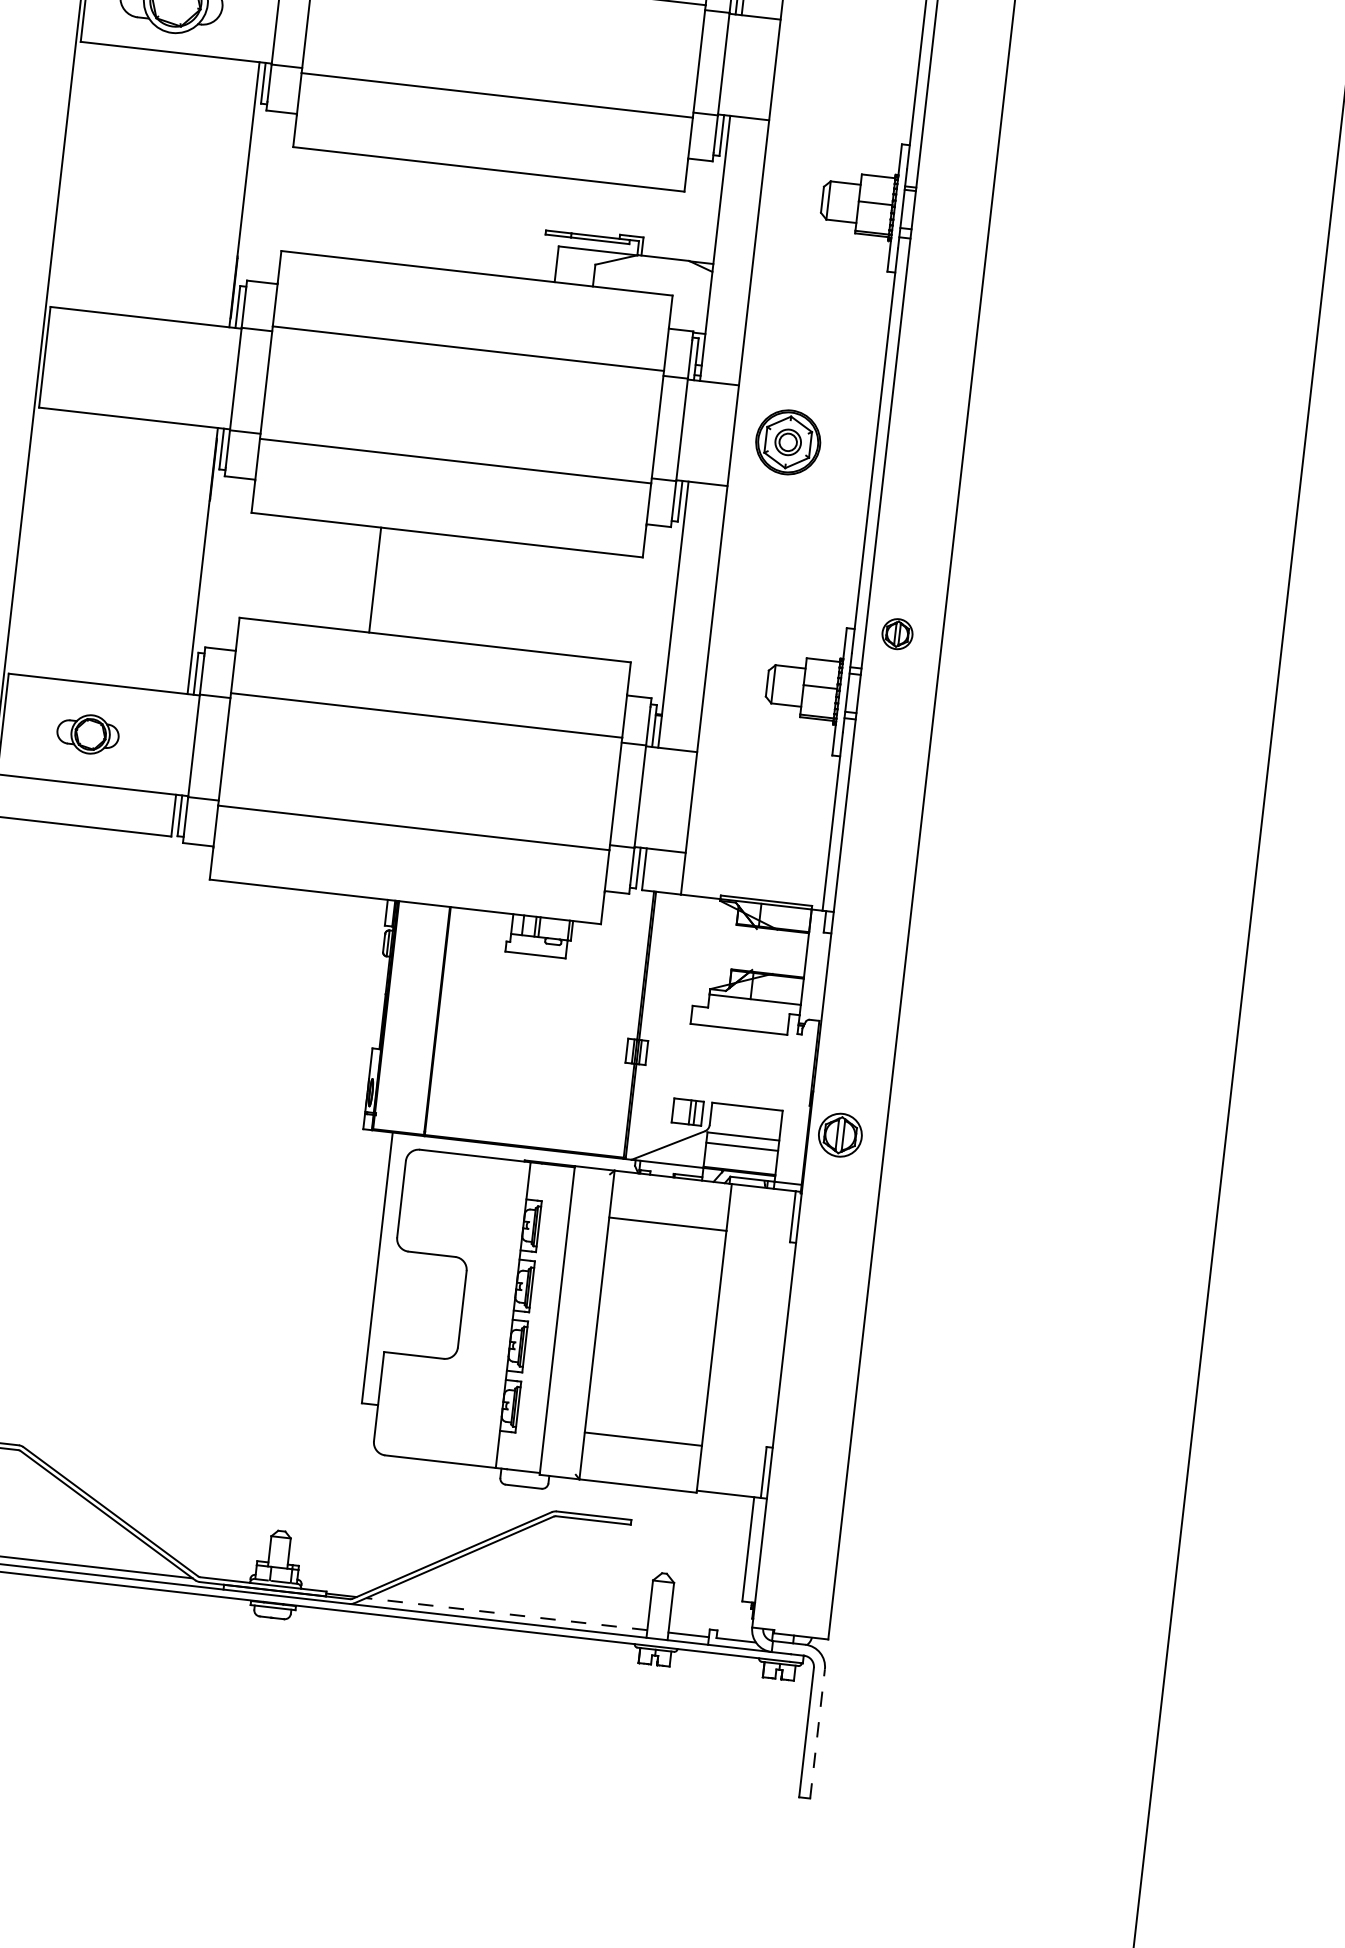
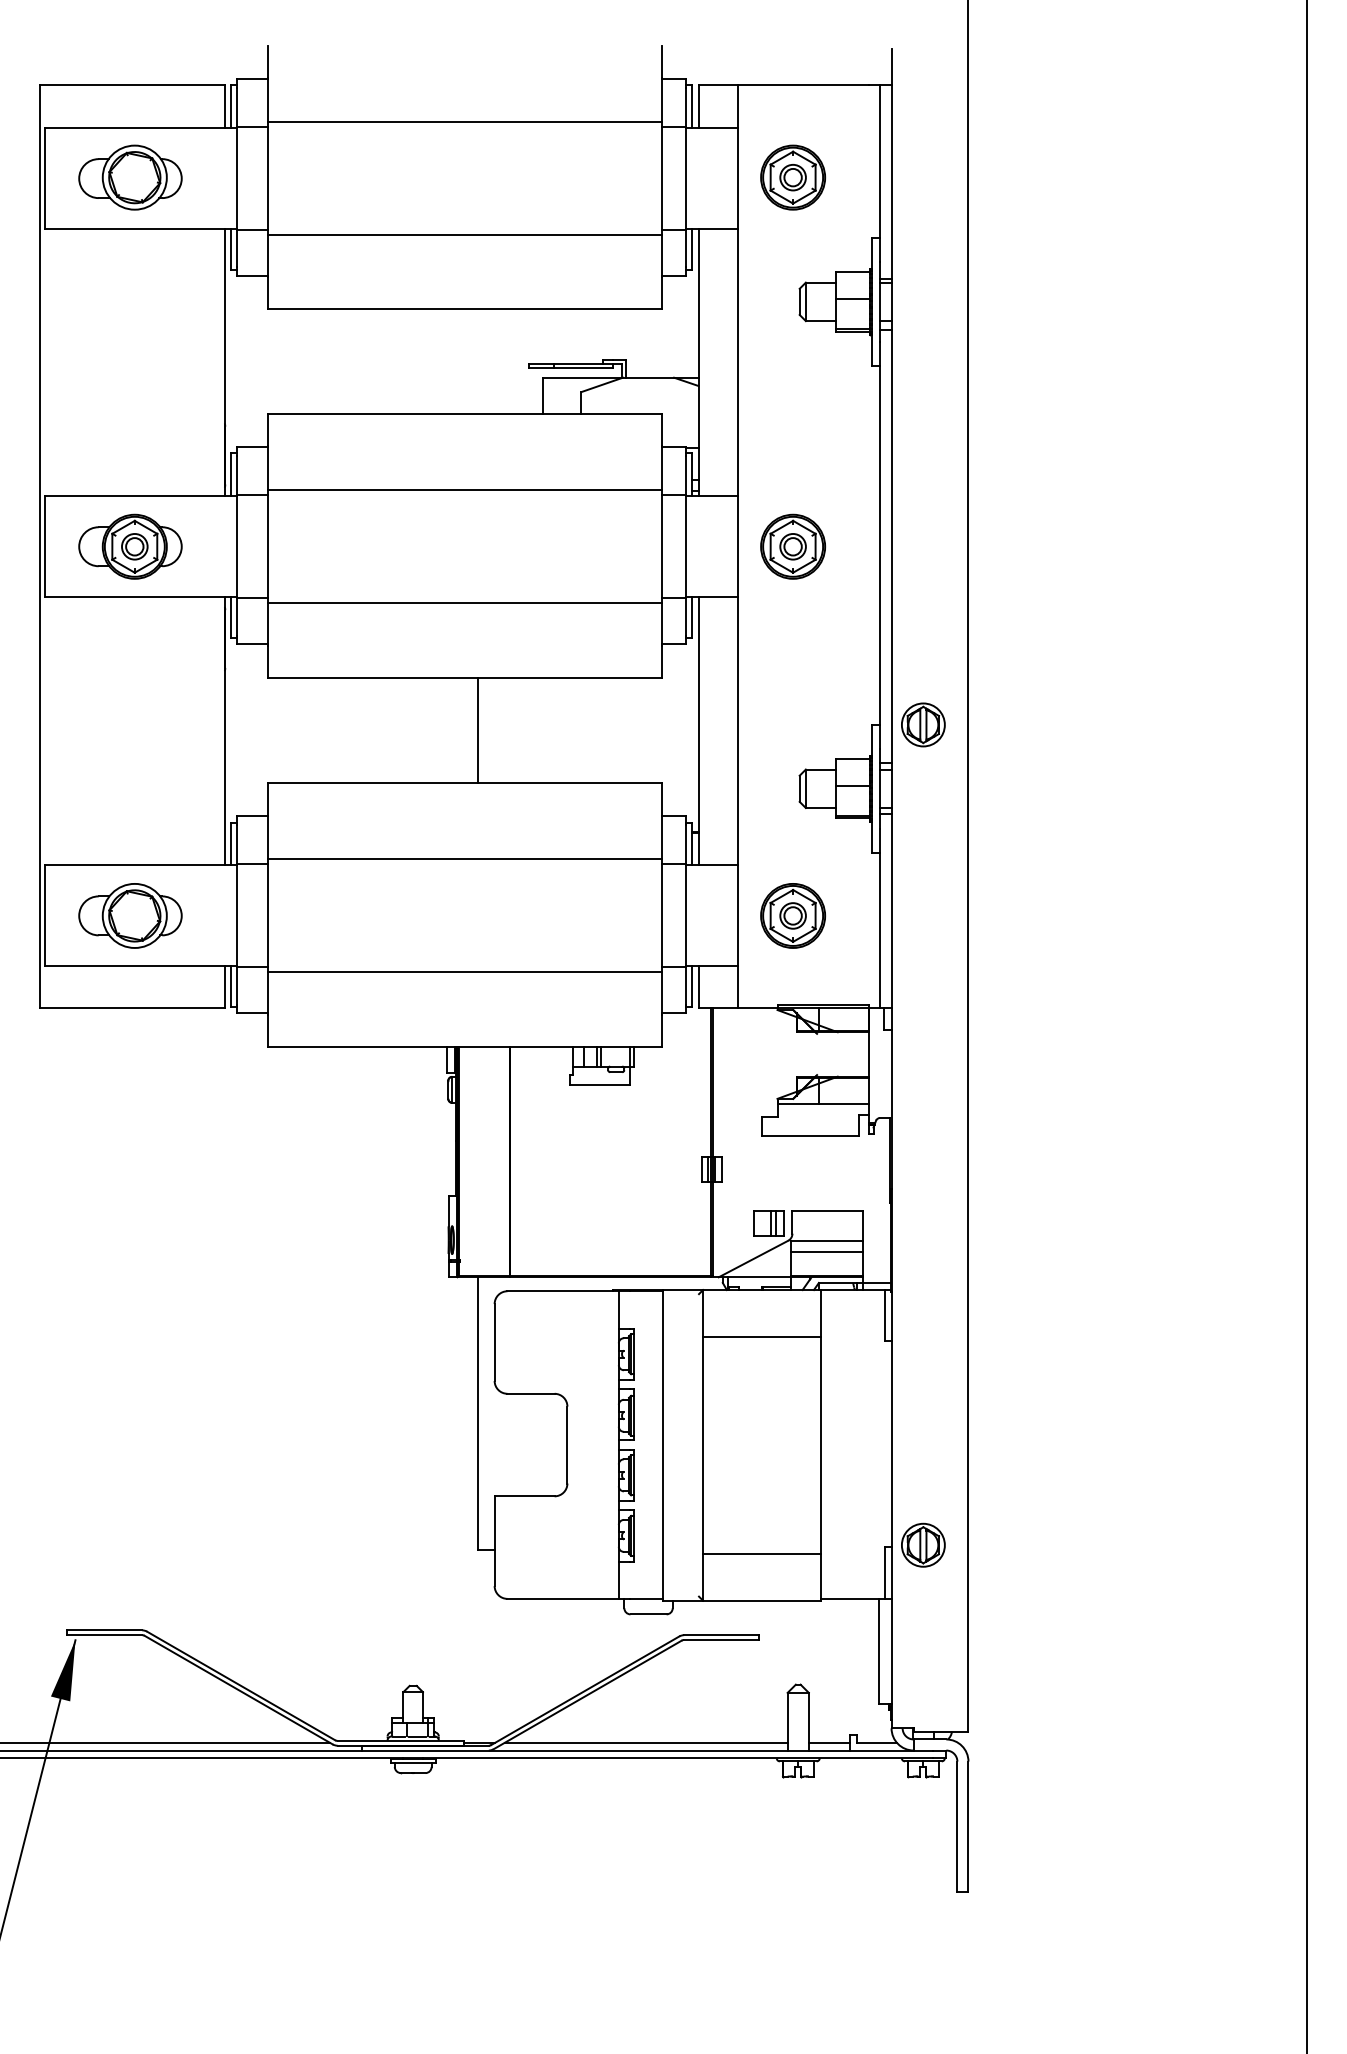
part: (830, 75) -> (793, 177), added
part: (129, 367) -> (130, 546), added
line: (375, 580) -> (478, 730), moved
part: (897, 633) -> (923, 724), size x1.43
part: (88, 733) -> (130, 915), size x1.67
part: (745, 808) -> (792, 915), added
part: (840, 1134) -> (923, 1544), moved
line: (506, 1613) -> (645, 1742), dashed -> solid
line: (817, 1733) -> (968, 1826), dashed -> solid

